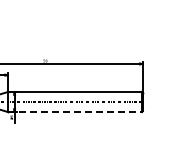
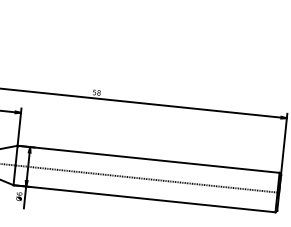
line: (75, 112) -> (145, 199), dashed -> solid

